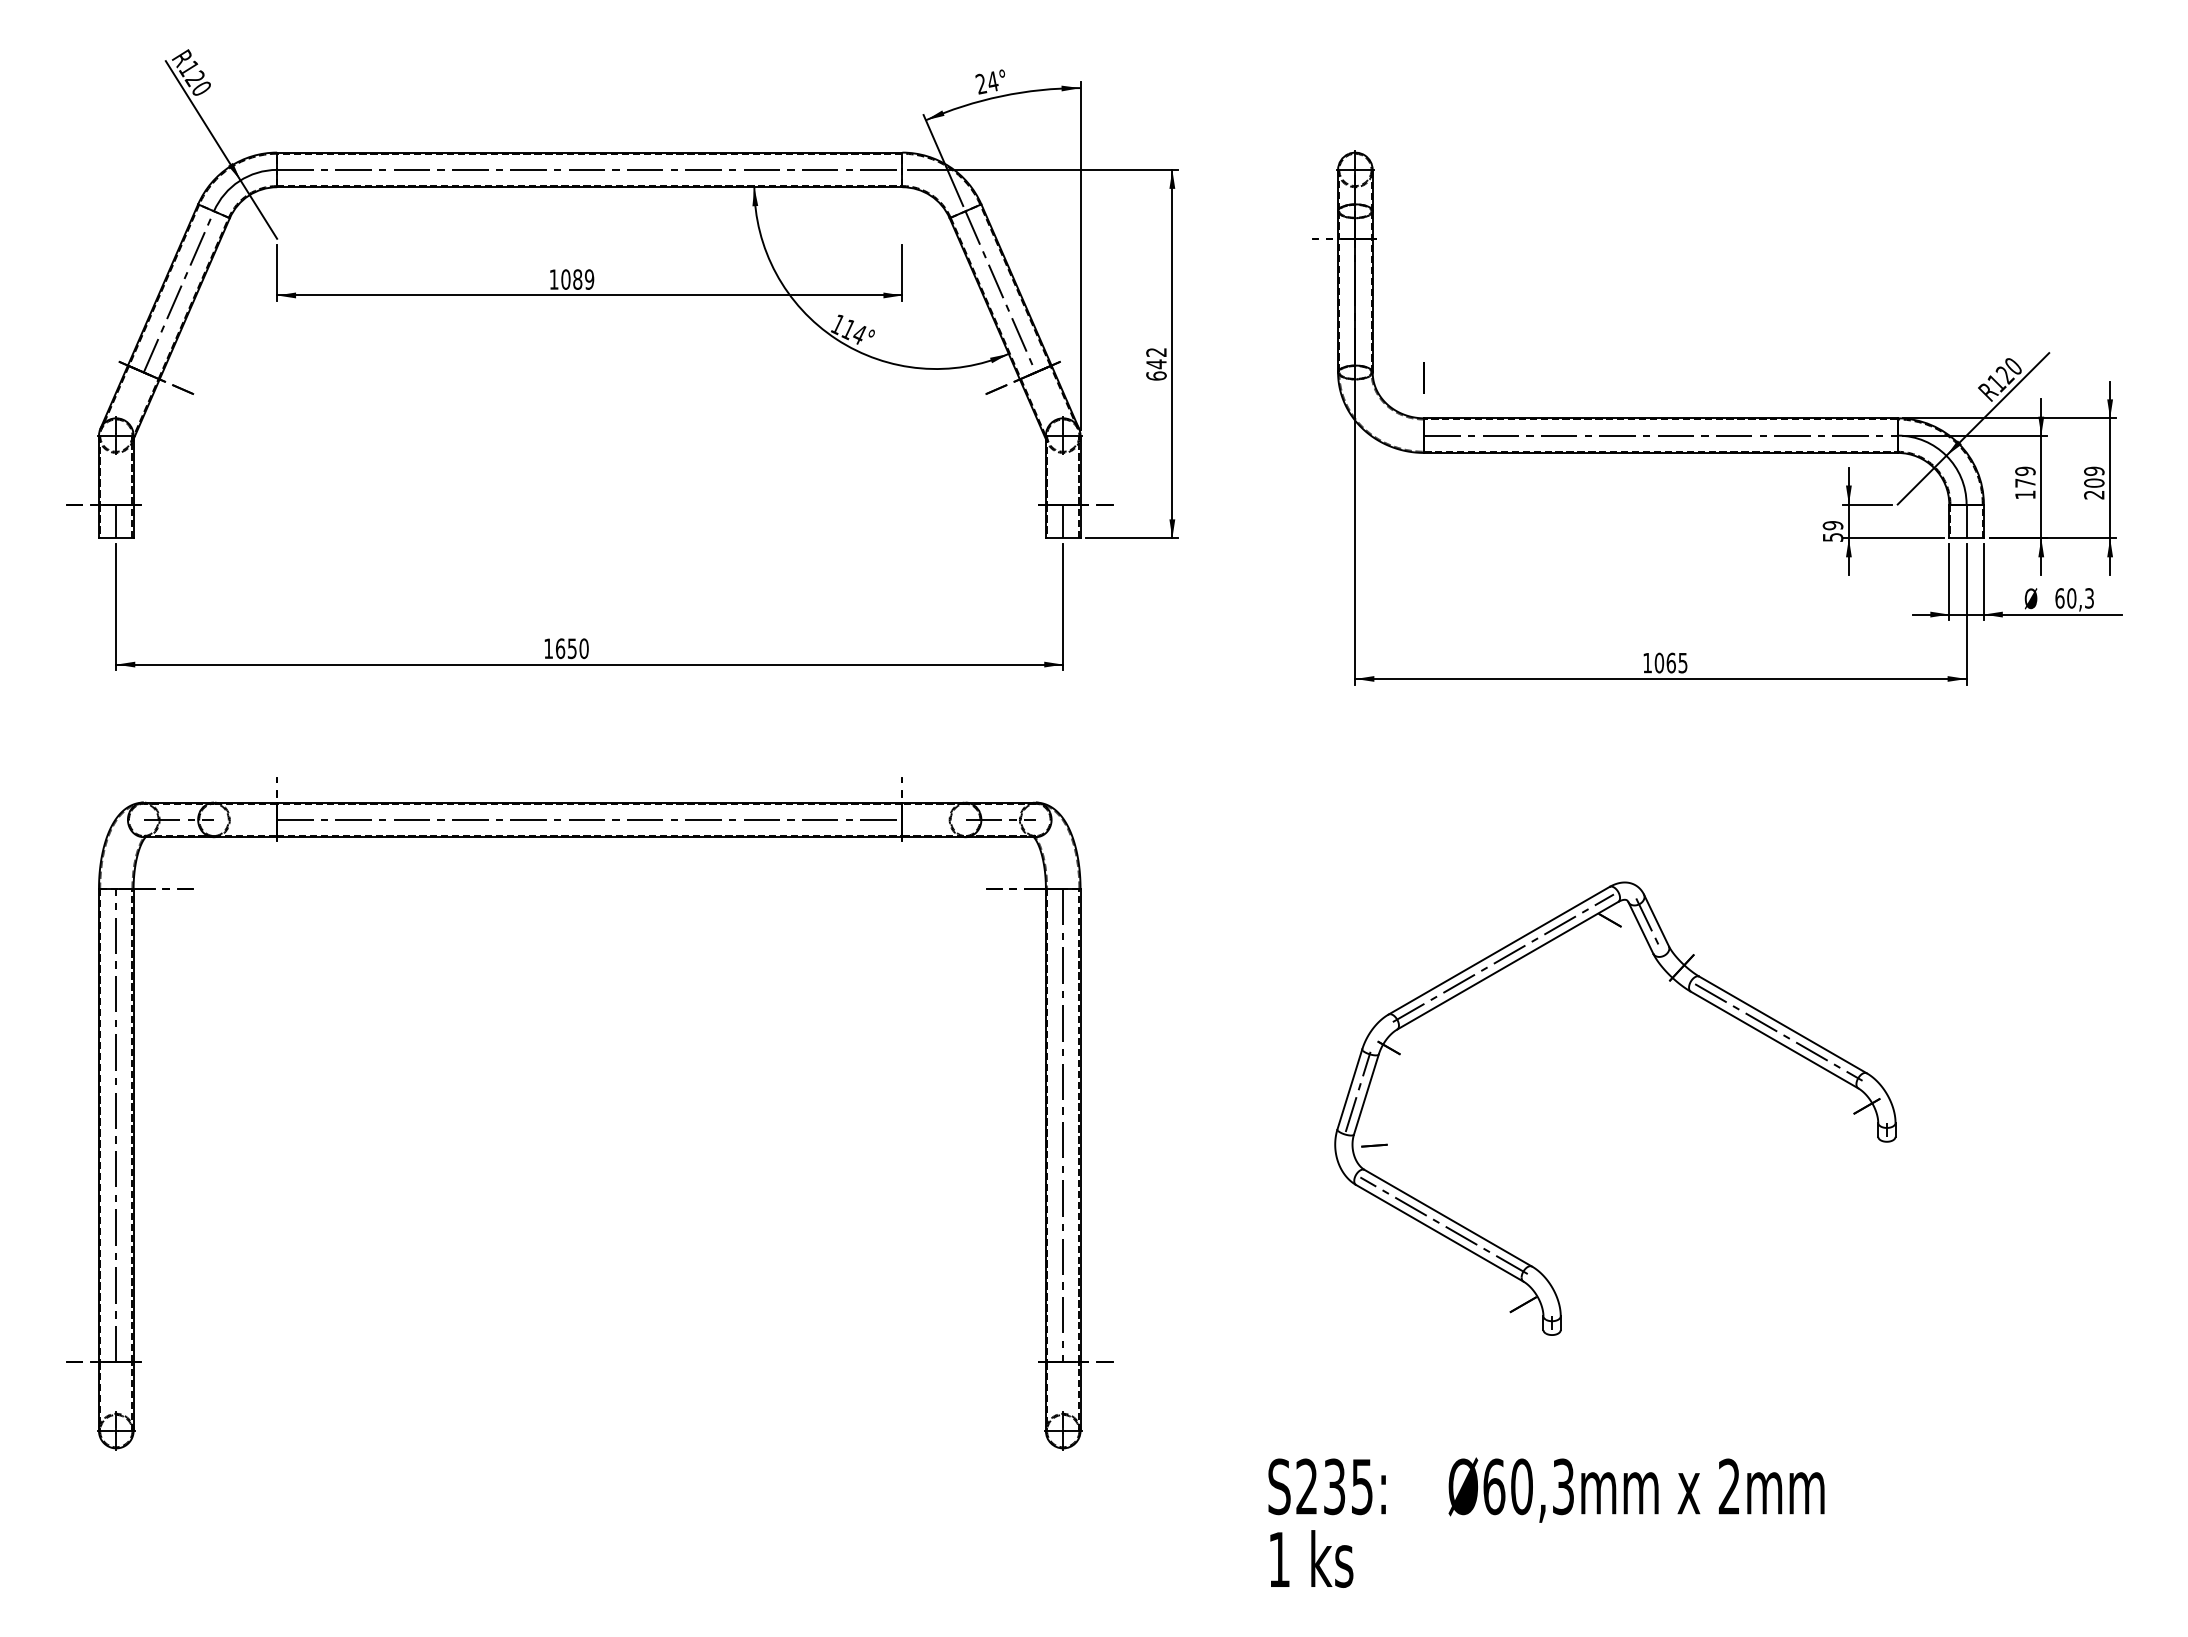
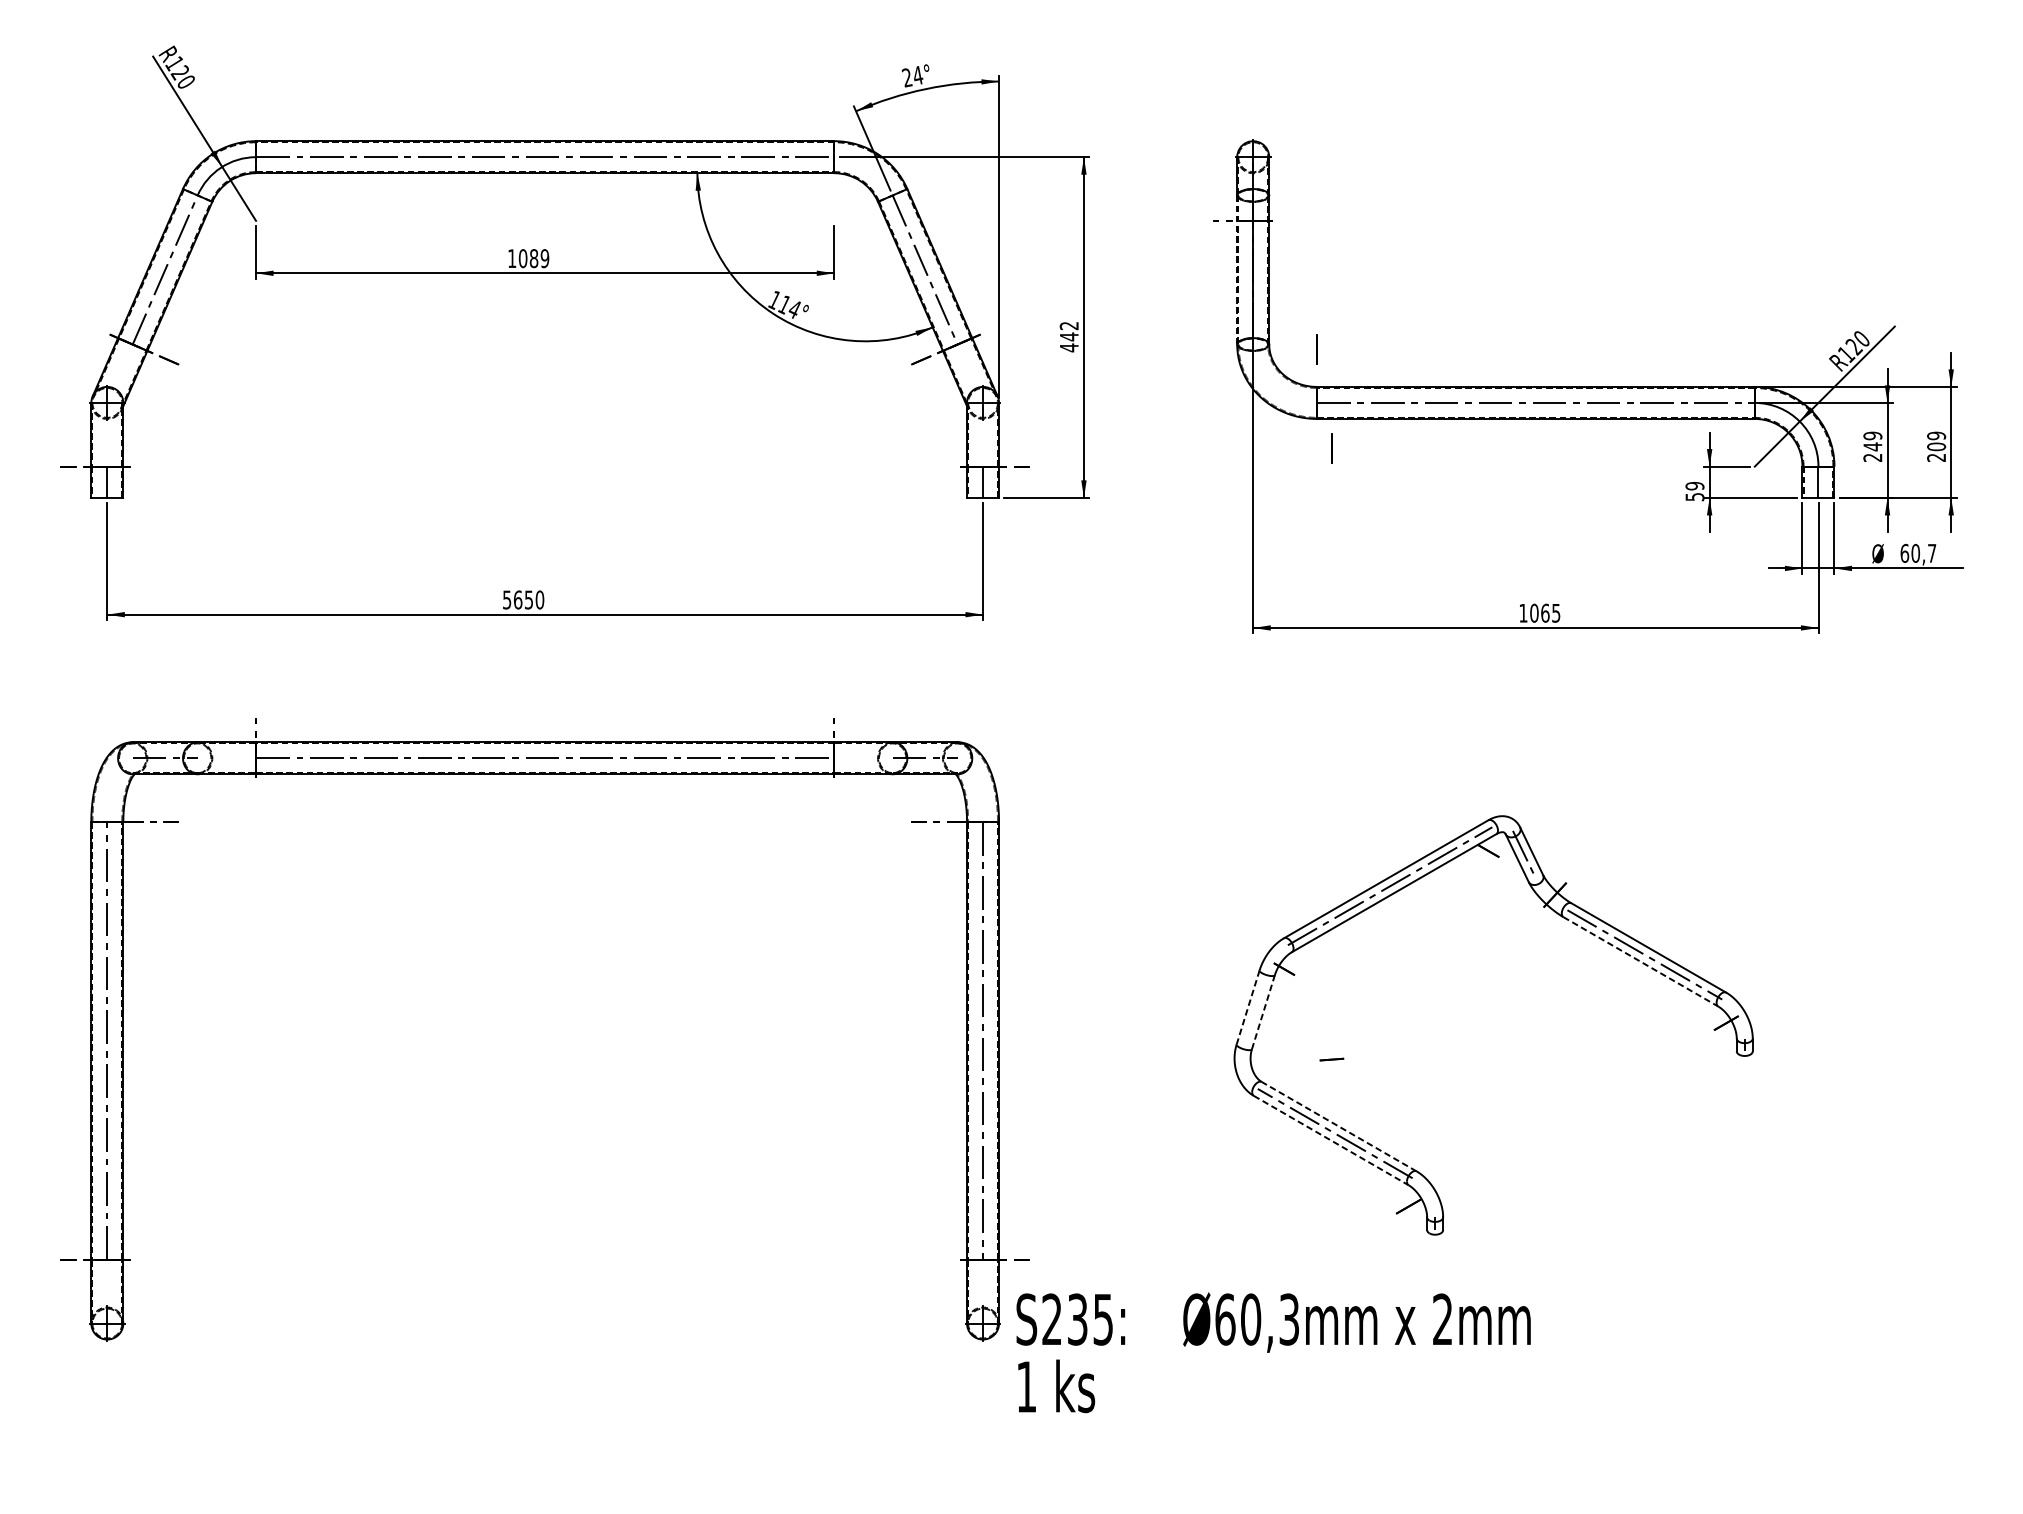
line: (1338, 291) -> (1237, 269), solid -> dashed
text: (1156, 375) -> (1069, 347), 642 -> 442
line: (1439, 484) -> (1331, 448), added
text: (2025, 488) -> (1872, 451), 179 -> 249
text: (2089, 598) -> (1932, 553), 60,3 -> 60,7
text: (548, 648) -> (507, 599), 1650 -> 5650
line: (1774, 1039) -> (1640, 961), solid -> dashed
line: (1349, 1089) -> (1247, 1007), solid -> dashed
line: (1357, 1091) -> (1255, 1009), removed
line: (1366, 1094) -> (1263, 1012), solid -> dashed
line: (1374, 1145) -> (1331, 1059), moved
line: (1448, 1218) -> (1339, 1126), solid -> dashed
line: (1439, 1233) -> (1331, 1140), solid -> dashed
text: (1546, 1522) -> (1273, 1352), moved

